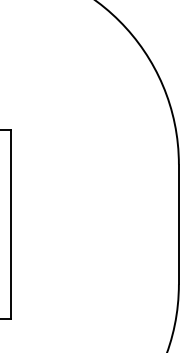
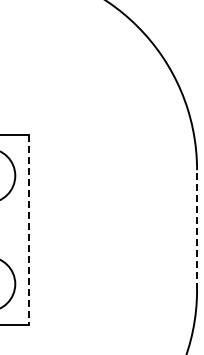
line: (10, 223) -> (28, 229), solid -> dashed
line: (179, 224) -> (197, 230), solid -> dashed

